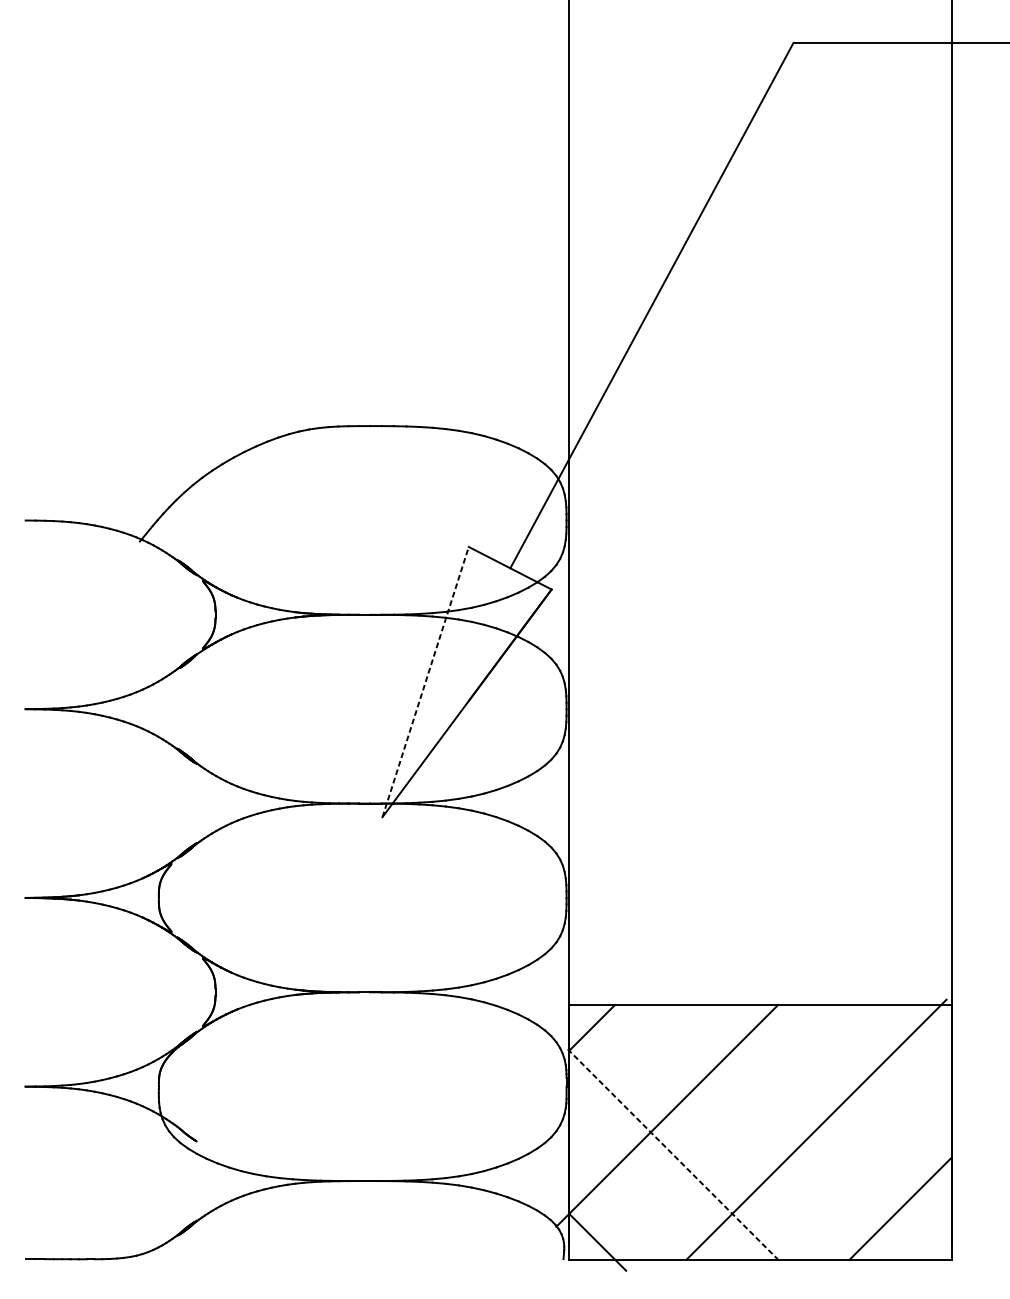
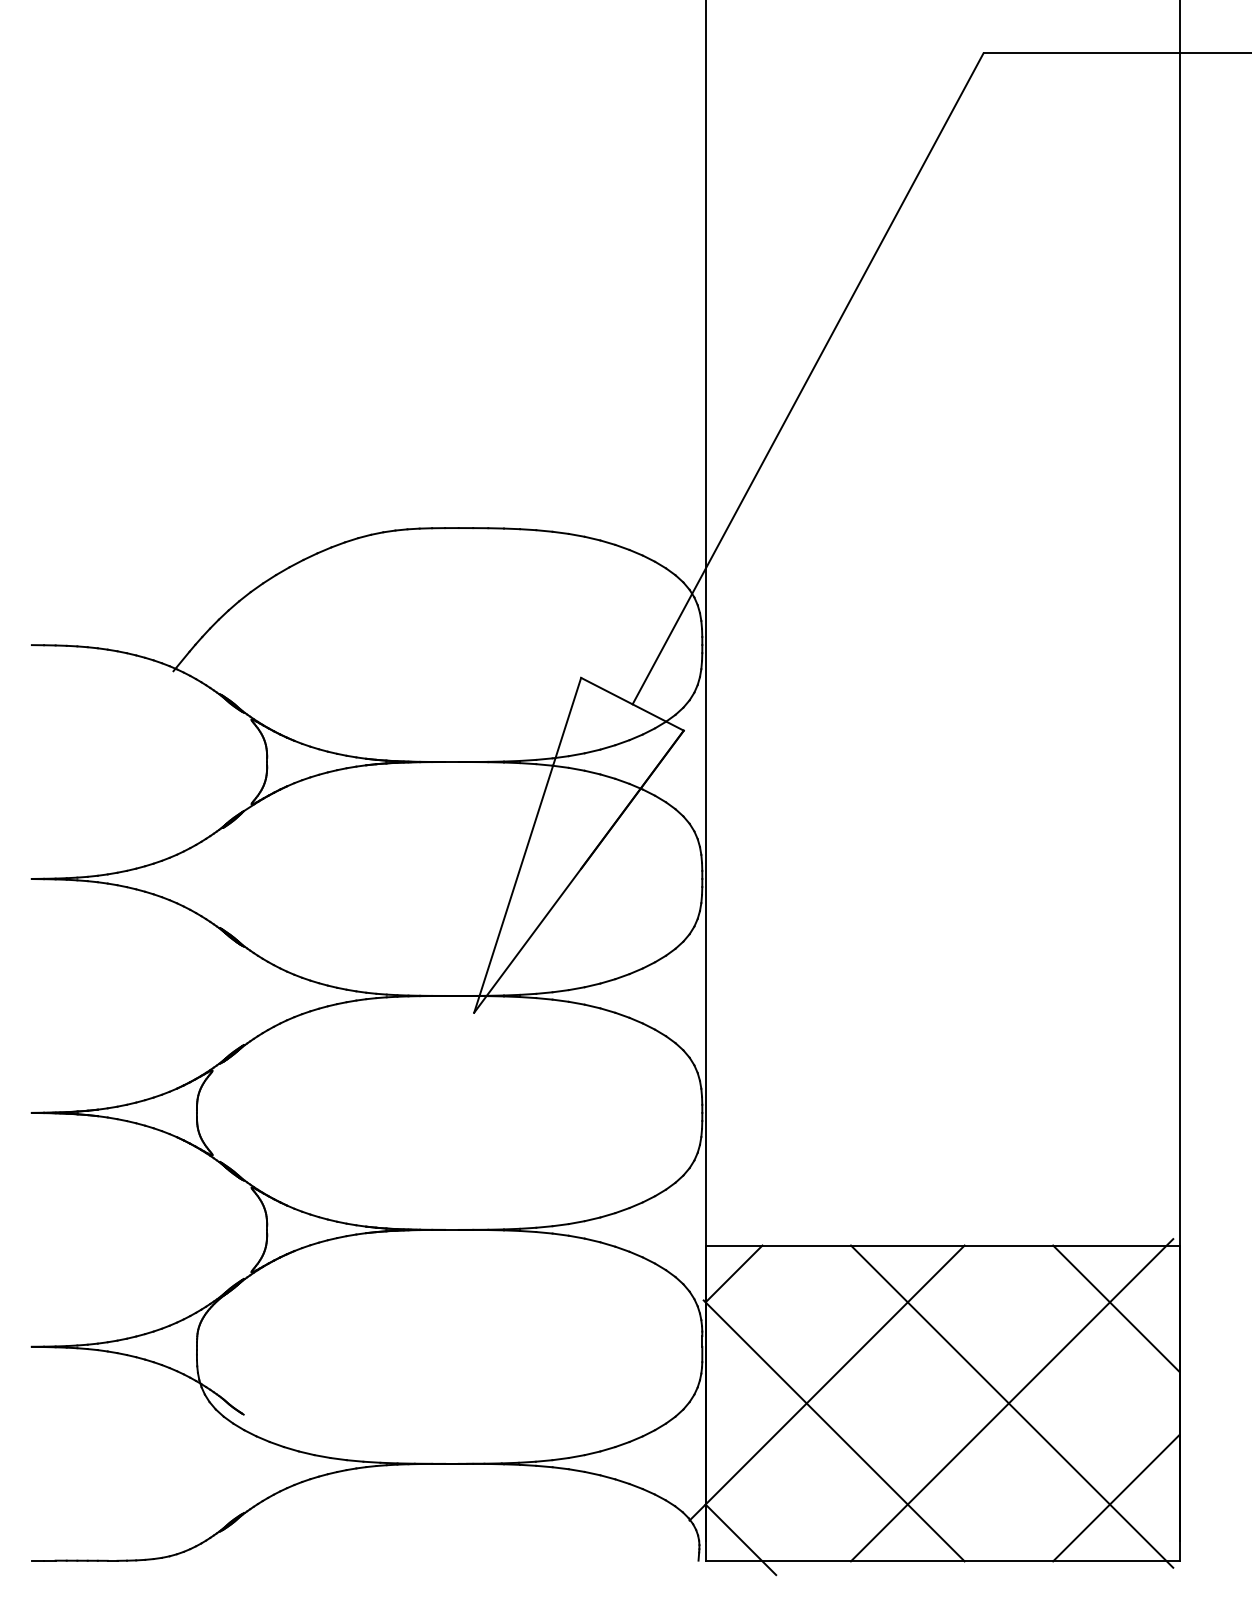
line: (425, 682) -> (527, 845), dashed -> solid
line: (900, 1055) -> (1116, 1308), added
line: (816, 1134) -> (1011, 1406), added
line: (673, 1154) -> (834, 1430), dashed -> solid

